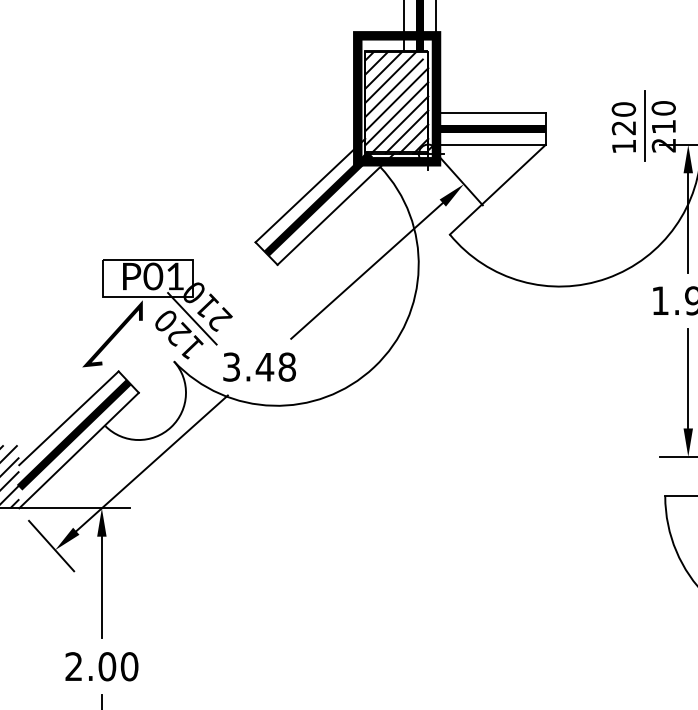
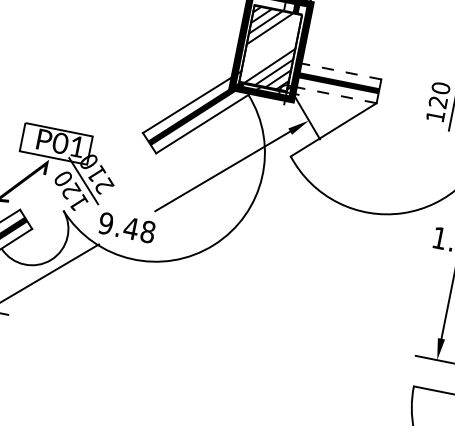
line: (393, 88) -> (270, 37), removed
line: (396, 99) -> (270, 46), removed
line: (396, 113) -> (268, 57), removed
line: (490, 113) -> (339, 71), solid -> dashed
line: (489, 144) -> (334, 94), solid -> dashed
text: (231, 366) -> (106, 223), 3.48 -> 9.48

